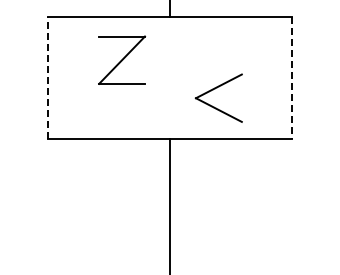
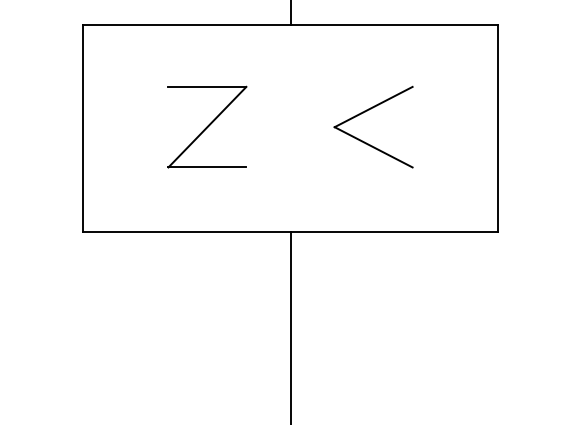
part: (122, 59) -> (208, 125), moved
line: (47, 77) -> (82, 127), dashed -> solid
line: (292, 78) -> (498, 129), dashed -> solid
part: (215, 89) -> (367, 112), moved

